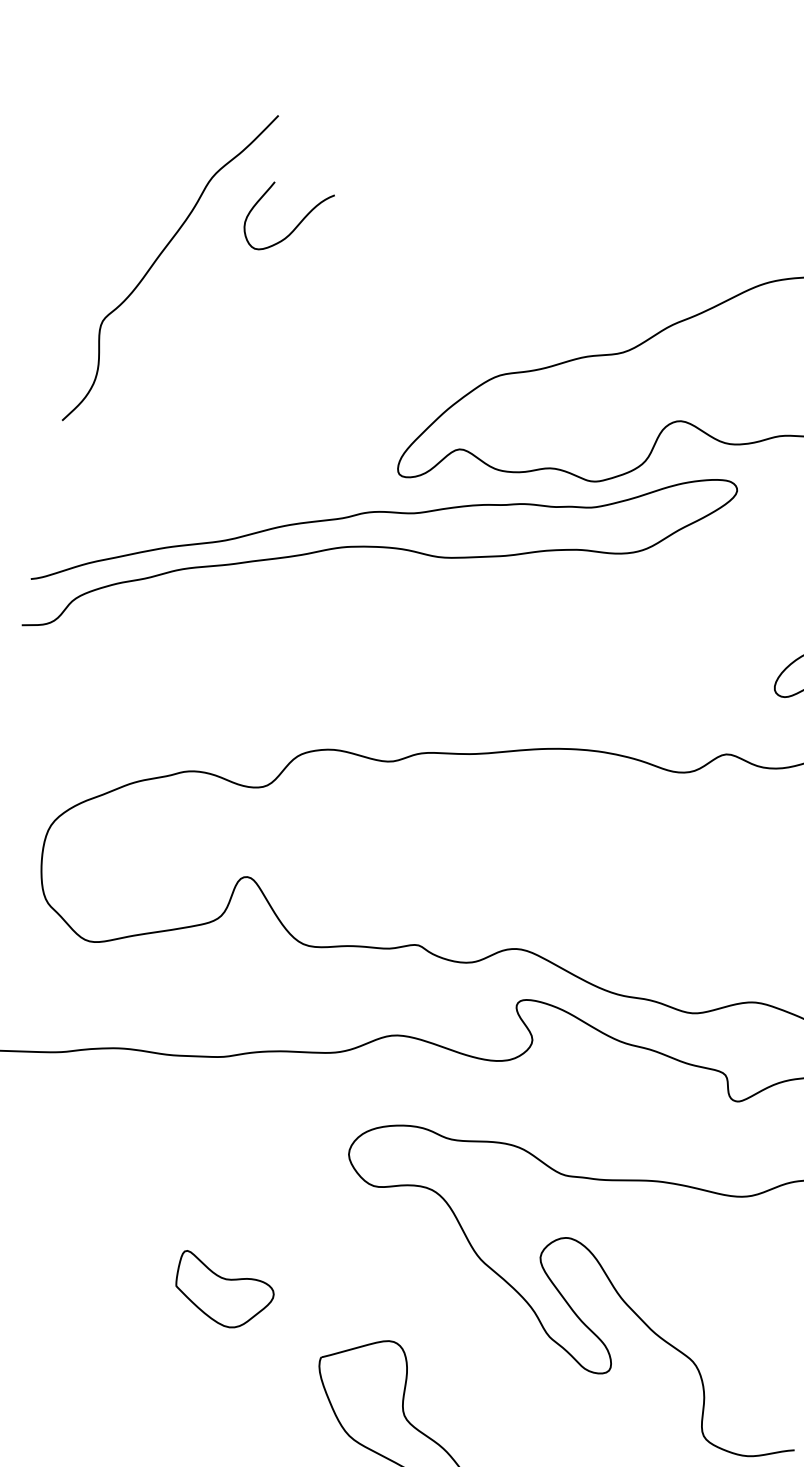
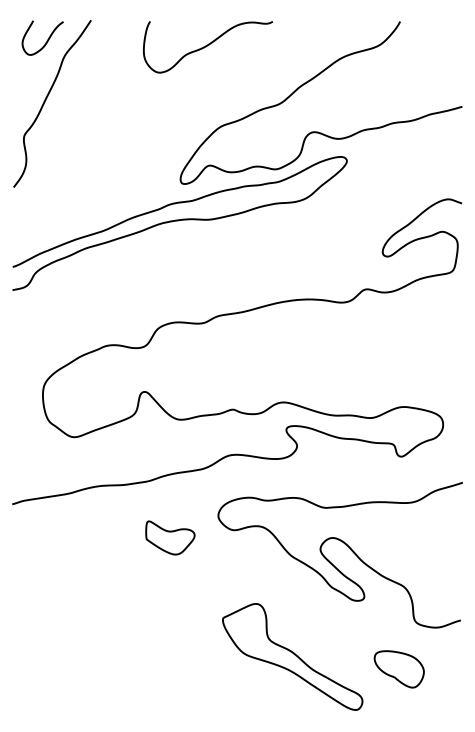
curve: (501, 210) -> (207, 46), added
curve: (293, 226) -> (46, 40), moved
part: (224, 1291) -> (170, 537), moved

